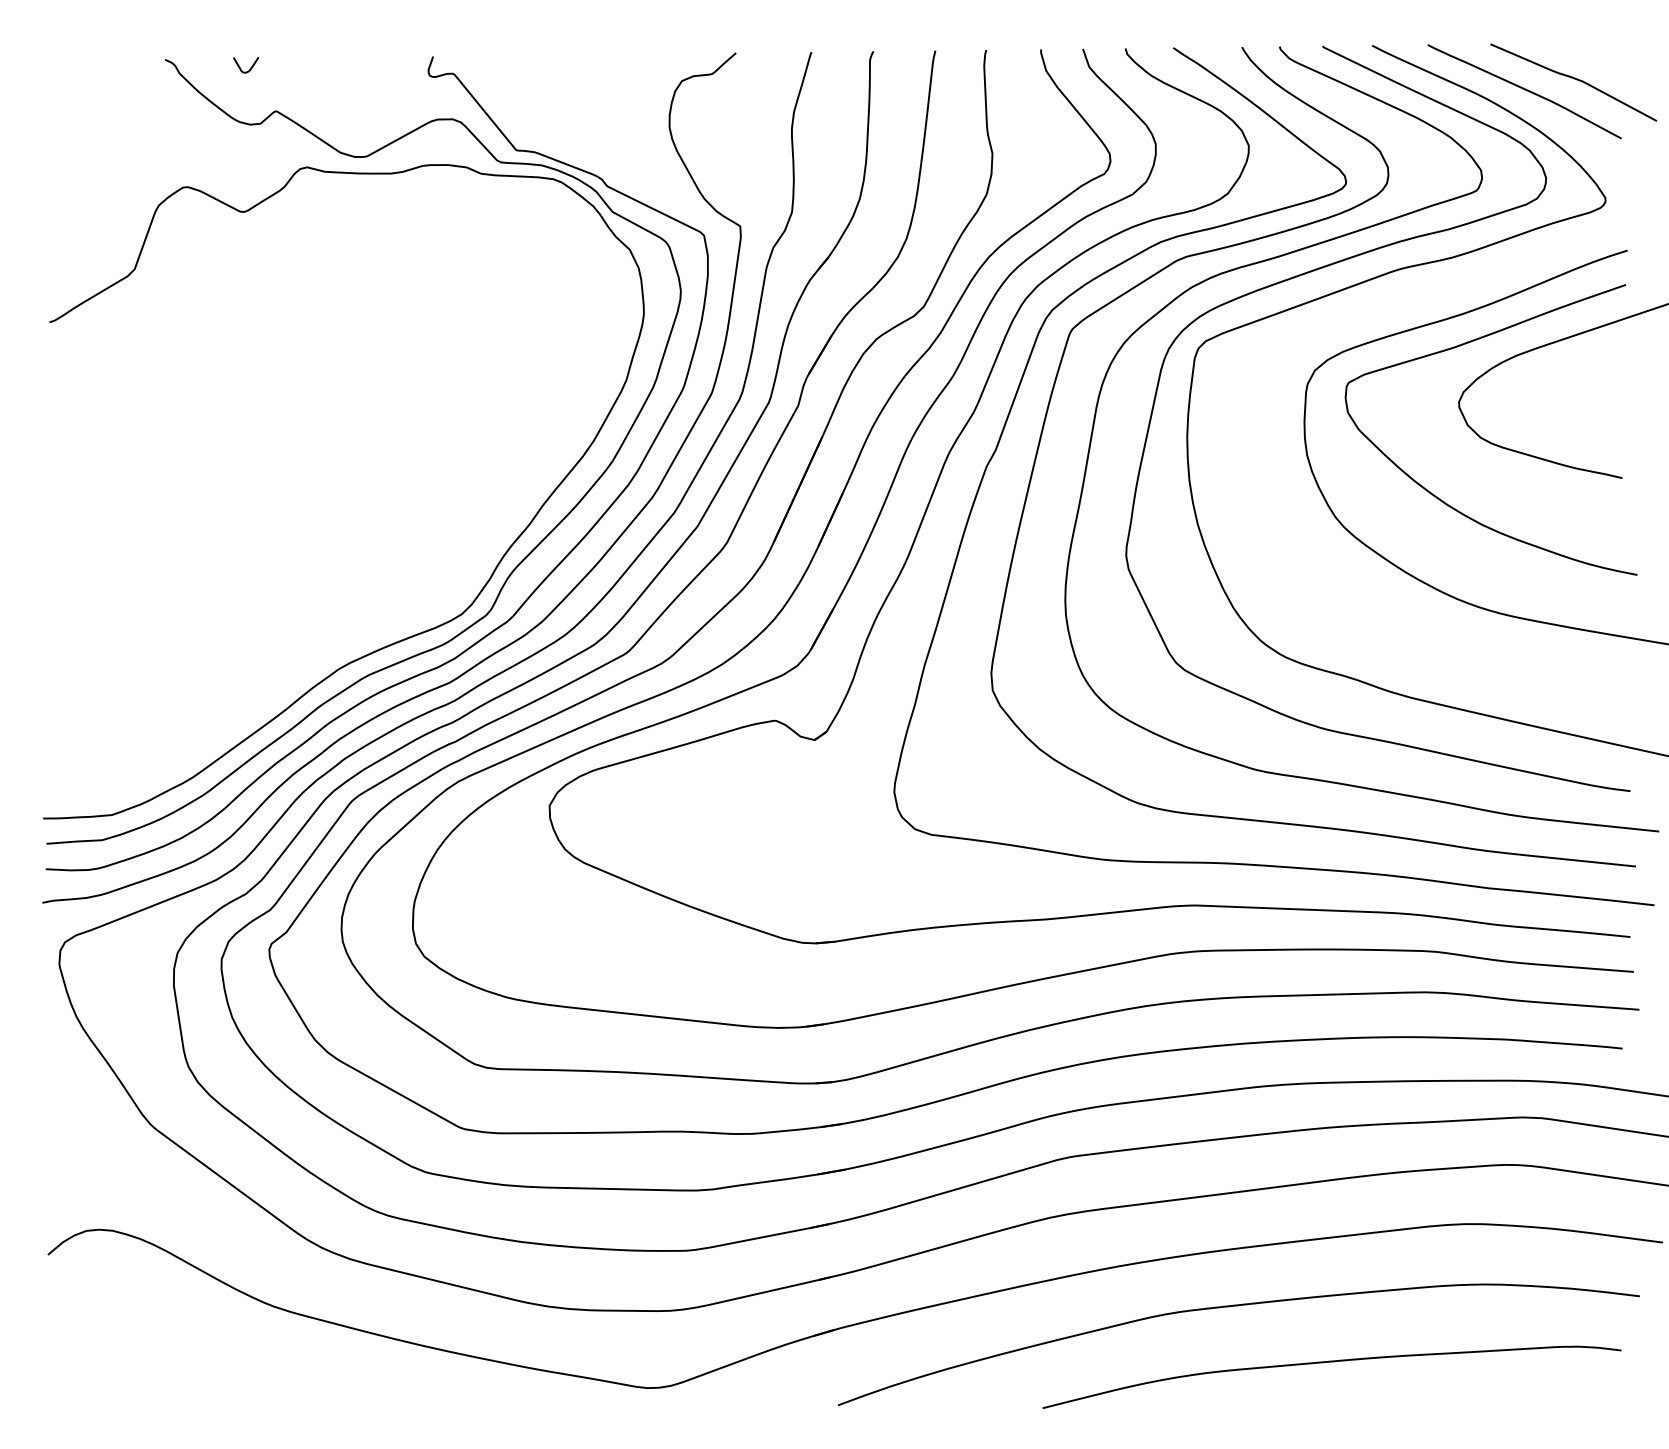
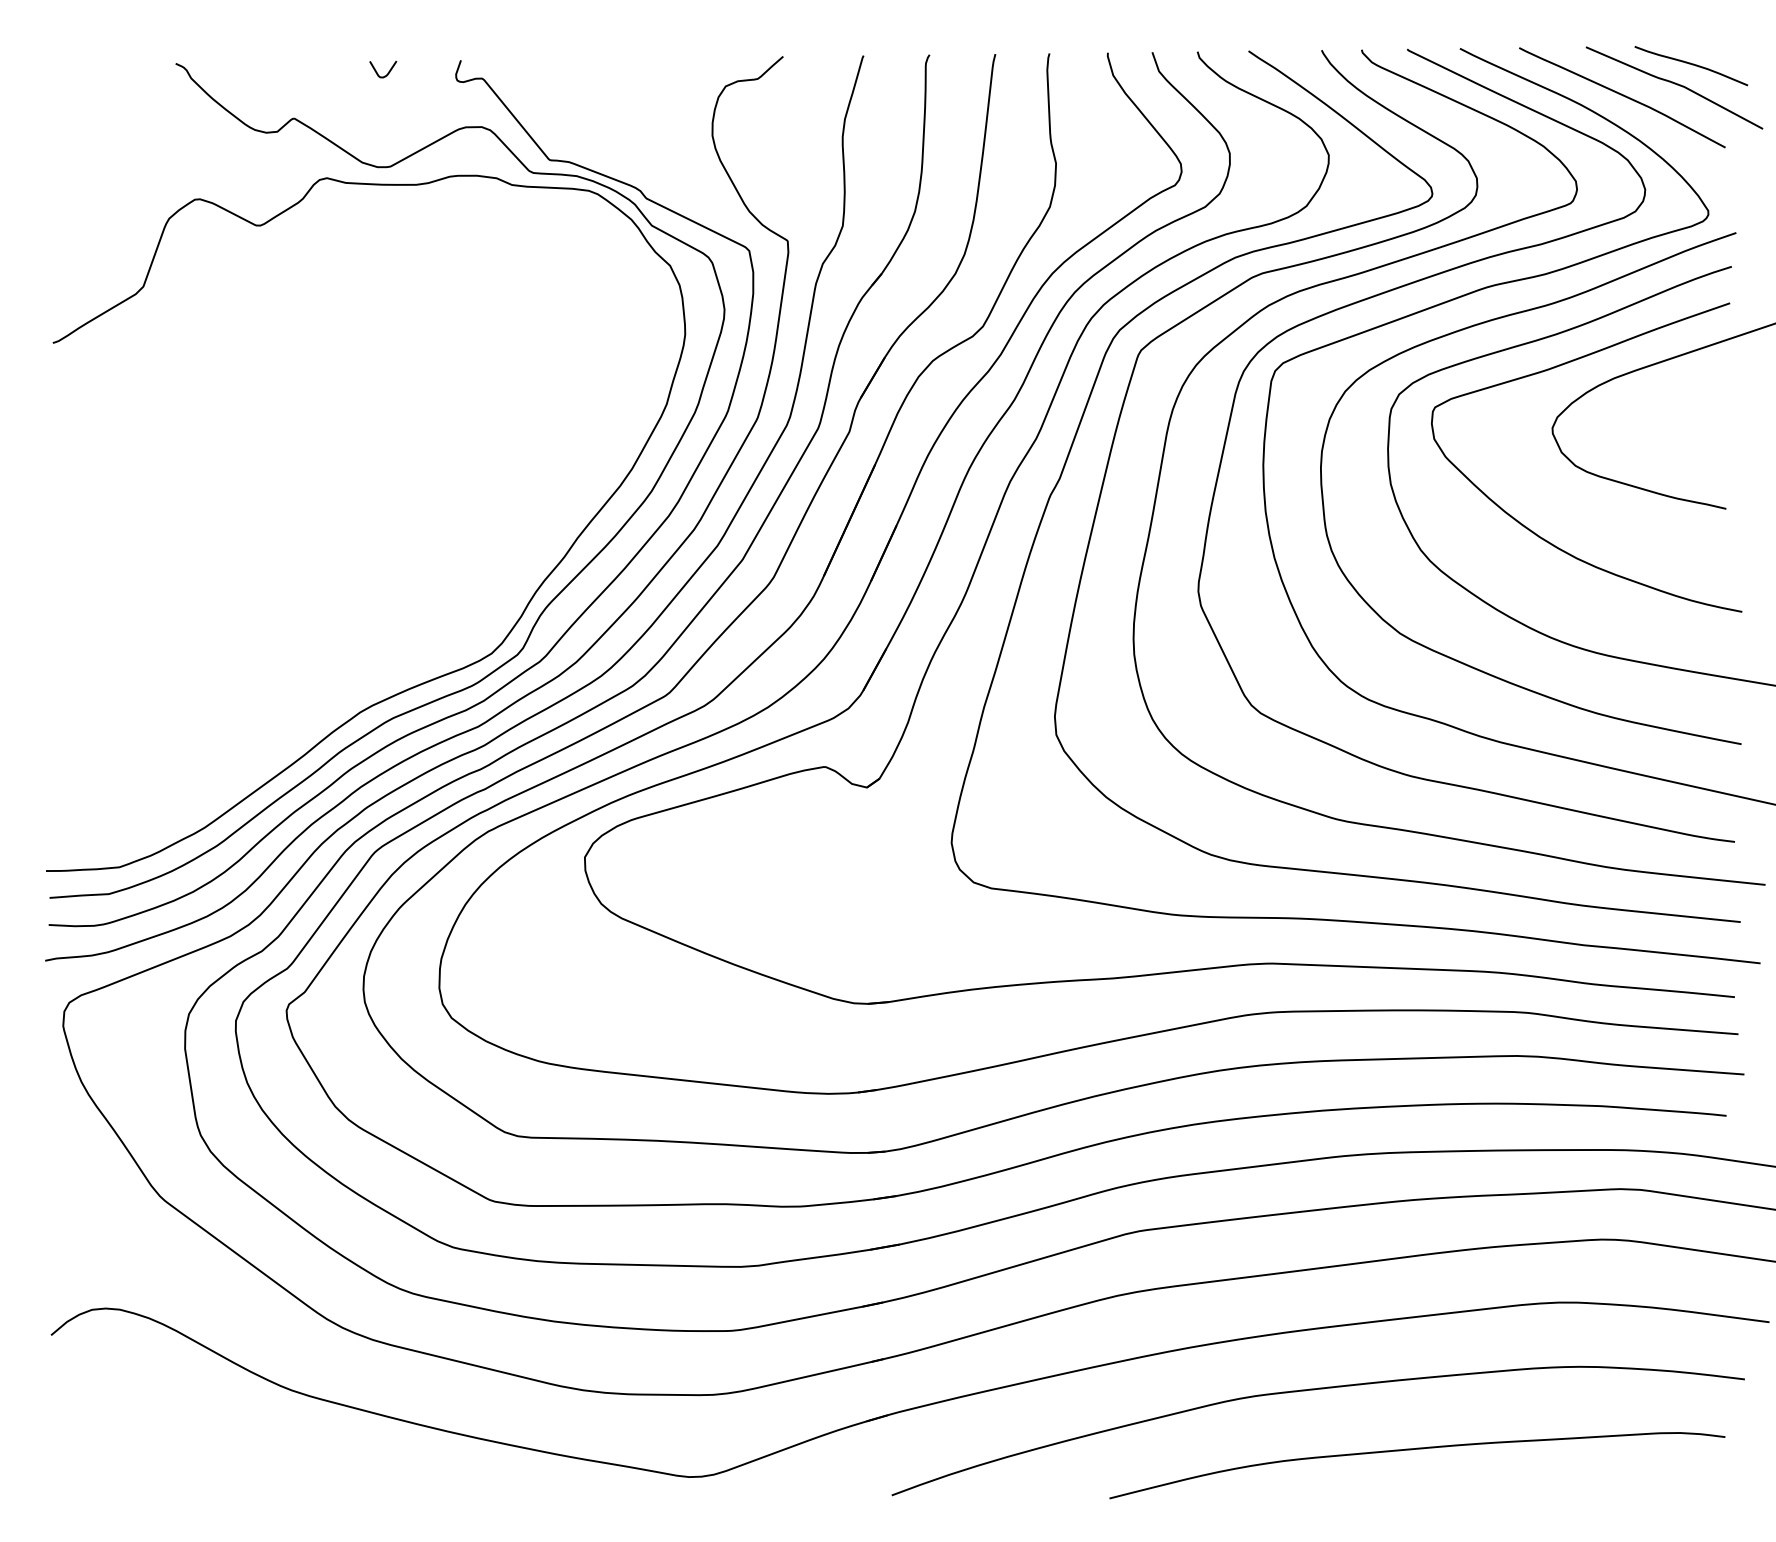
curve: (1589, 60) -> (1691, 64), added
curve: (250, 67) -> (387, 71), moved
curve: (1387, 306) -> (1476, 326), added

